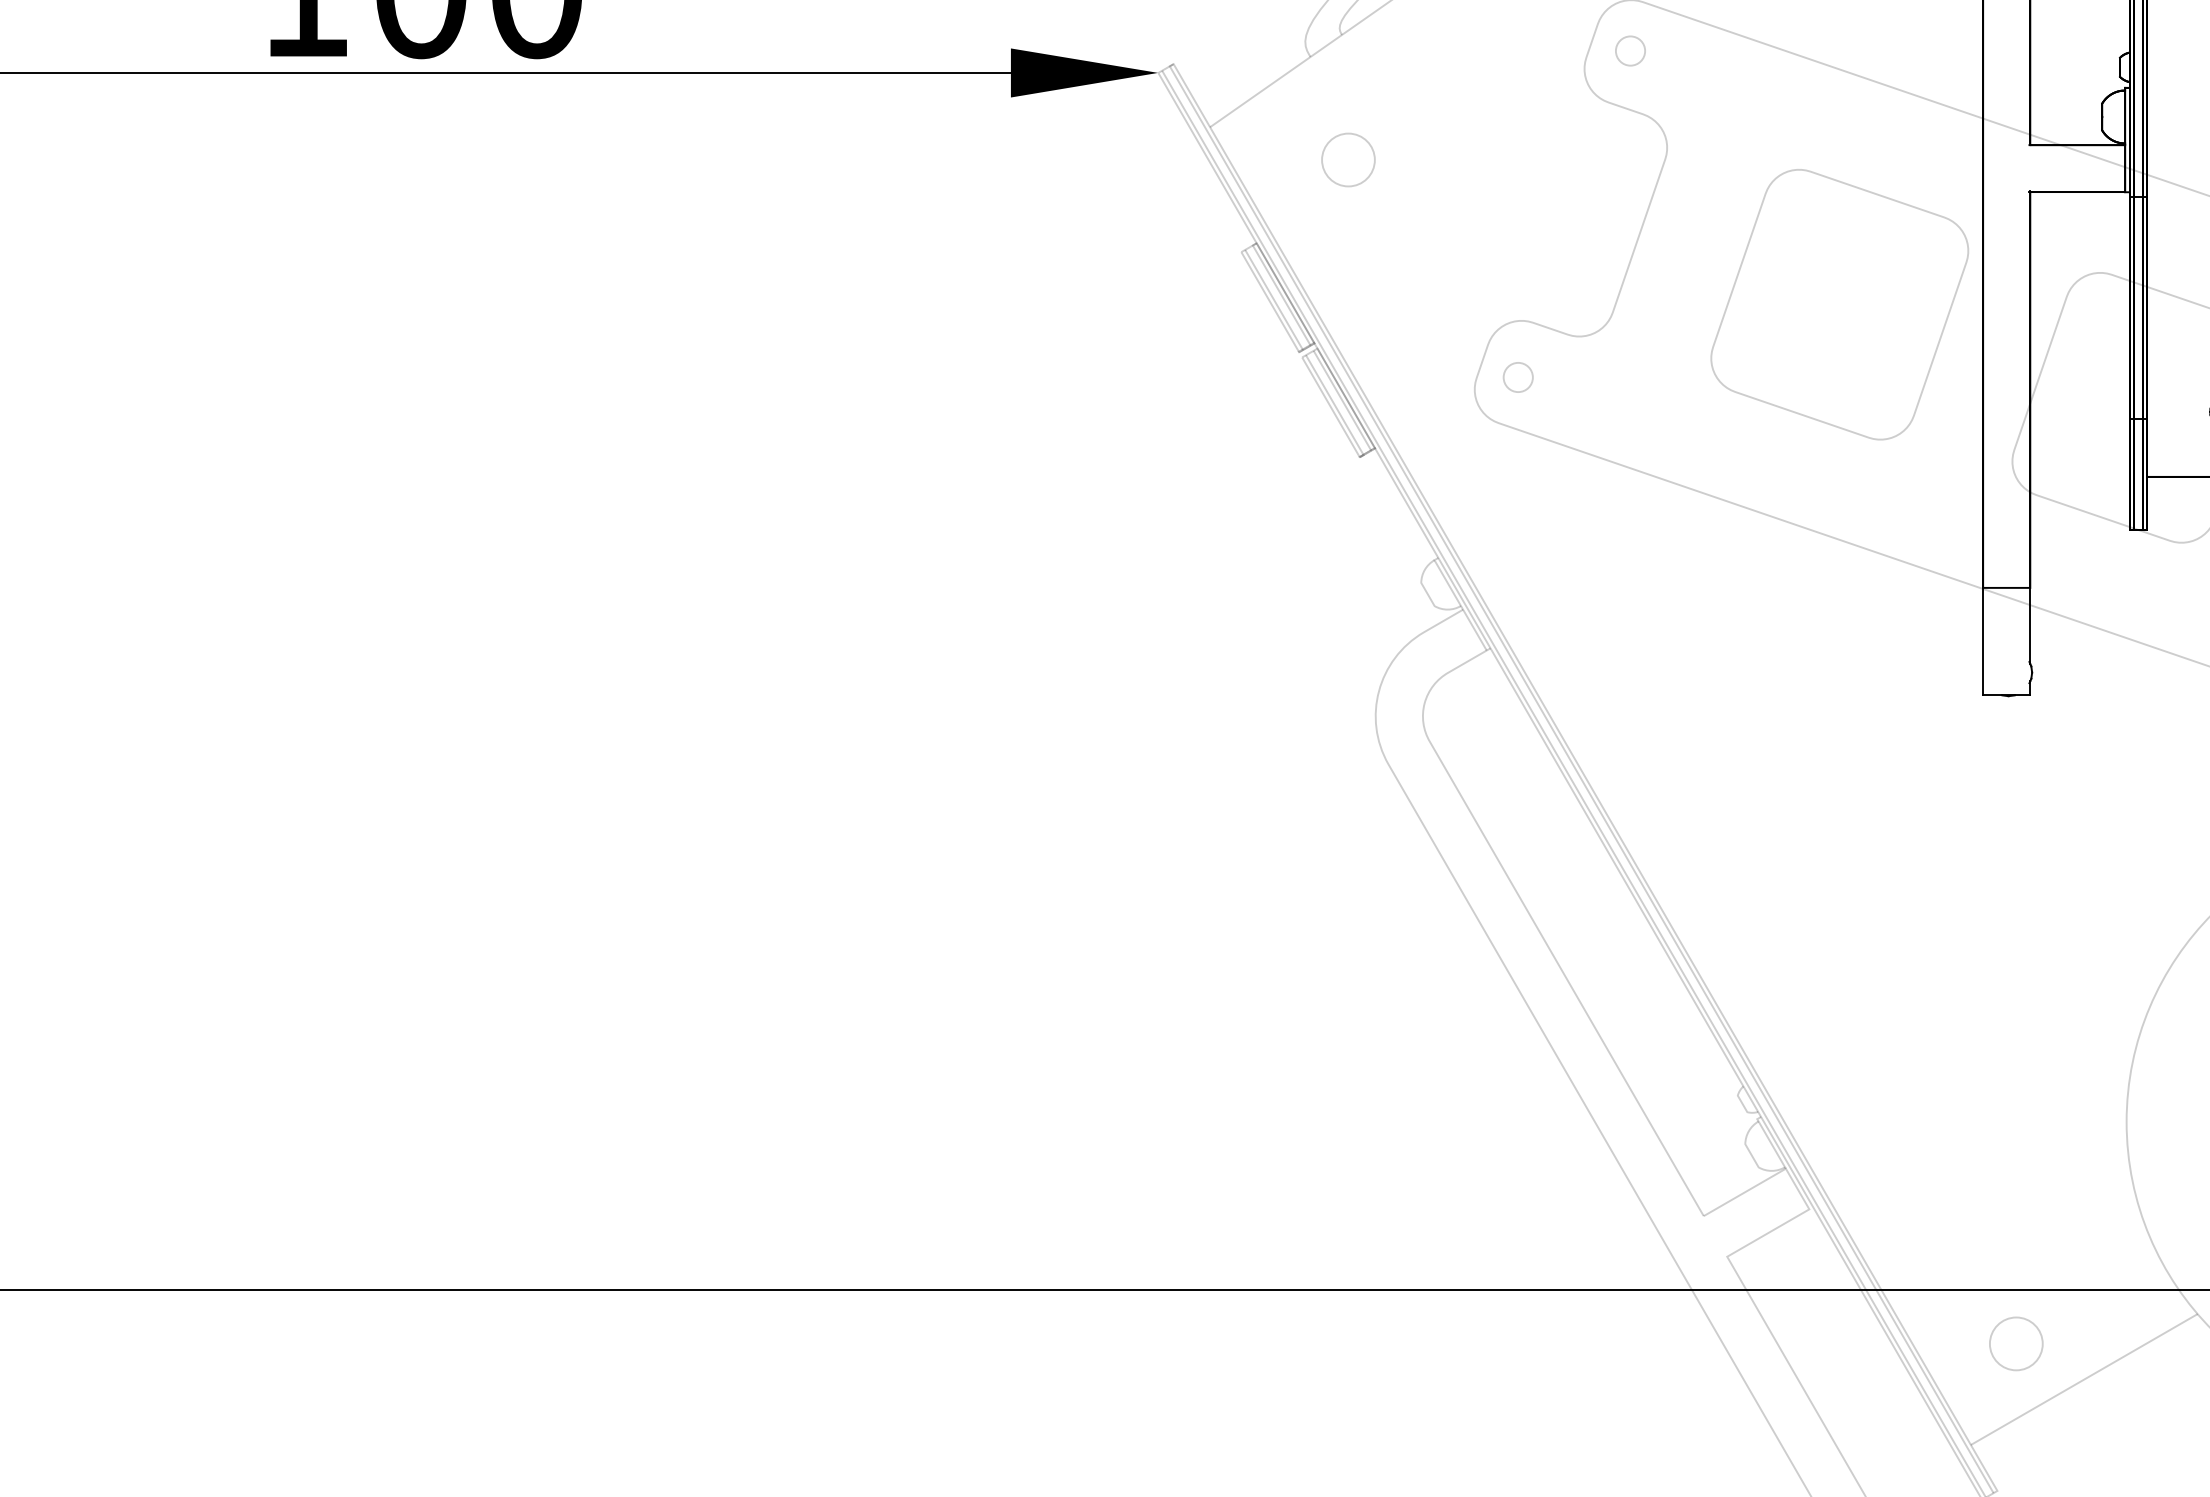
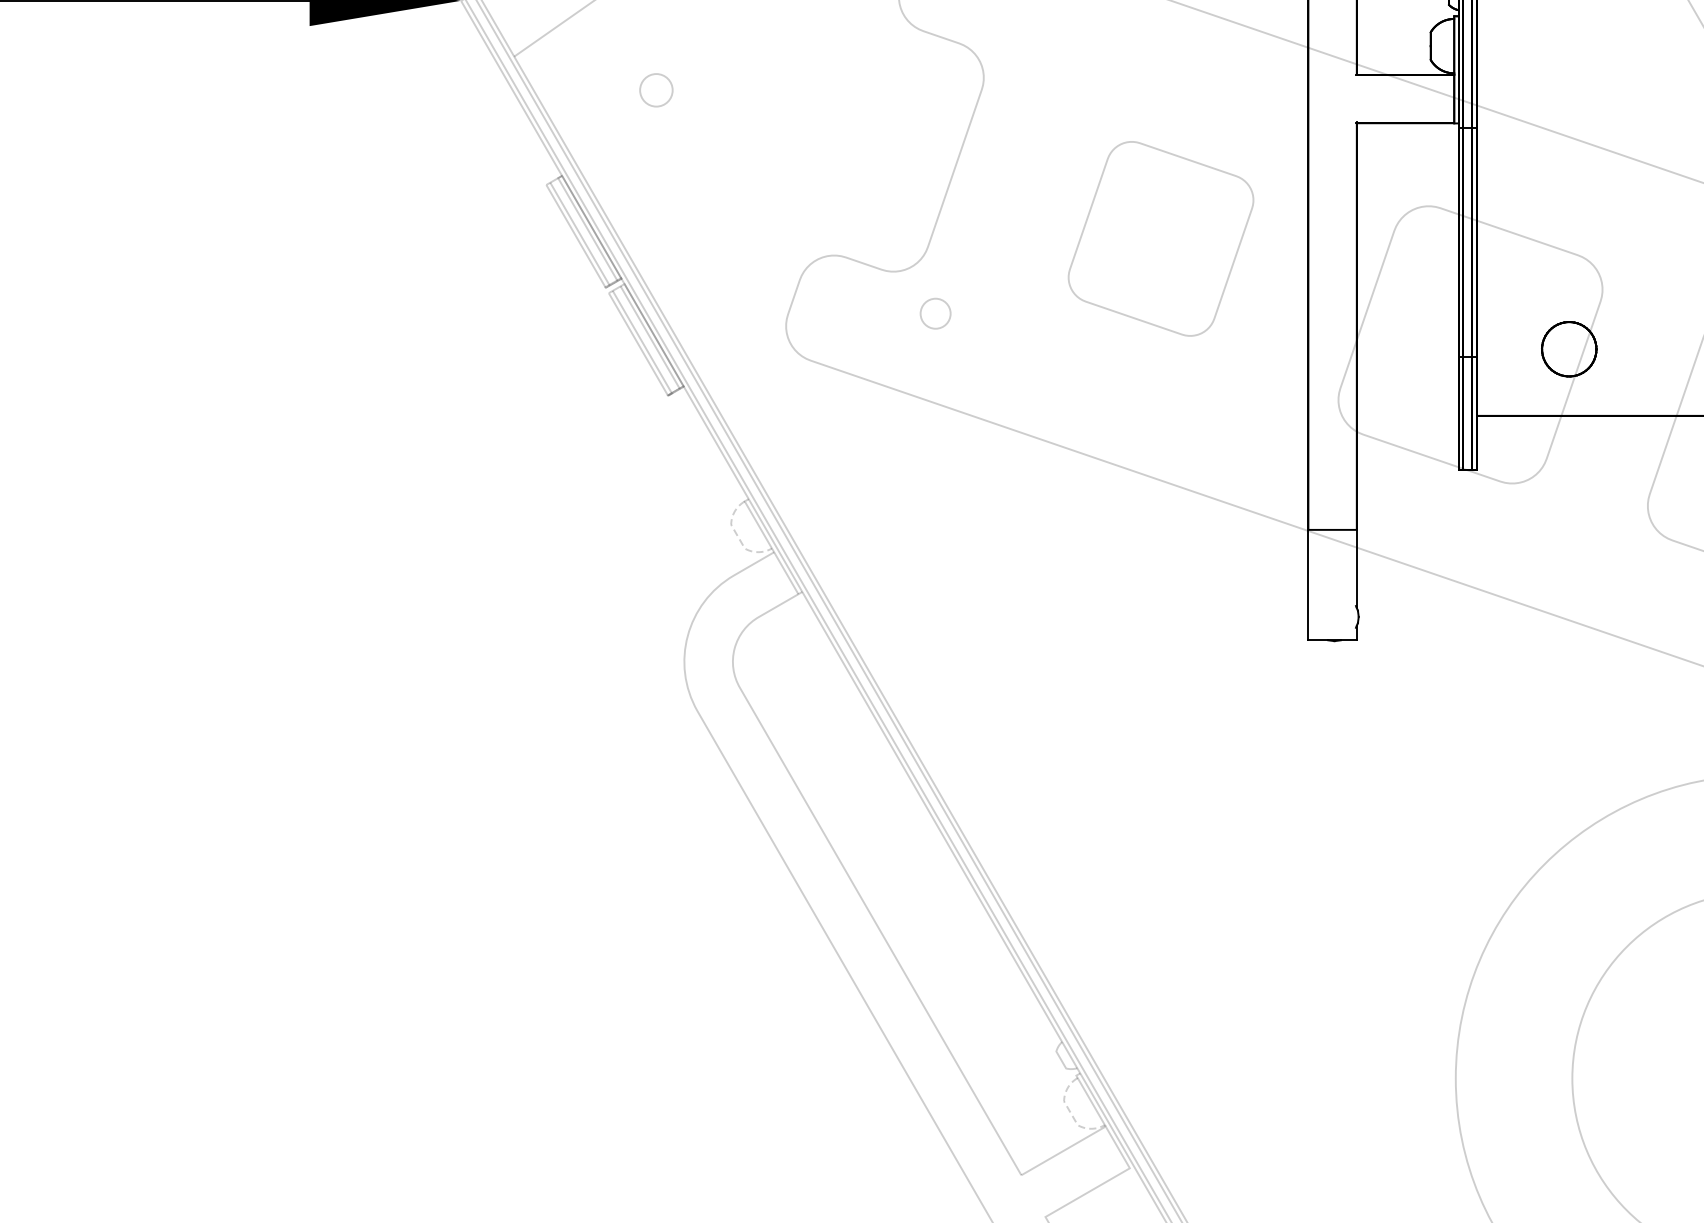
circle: (1348, 159) -> (656, 89), size x0.6
part: (1839, 304) -> (1160, 238), size x0.7
circle: (1518, 377) -> (935, 313), moved
line: (1428, 594) -> (738, 536), solid -> dashed
line: (1752, 1156) -> (1071, 1114), solid -> dashed

